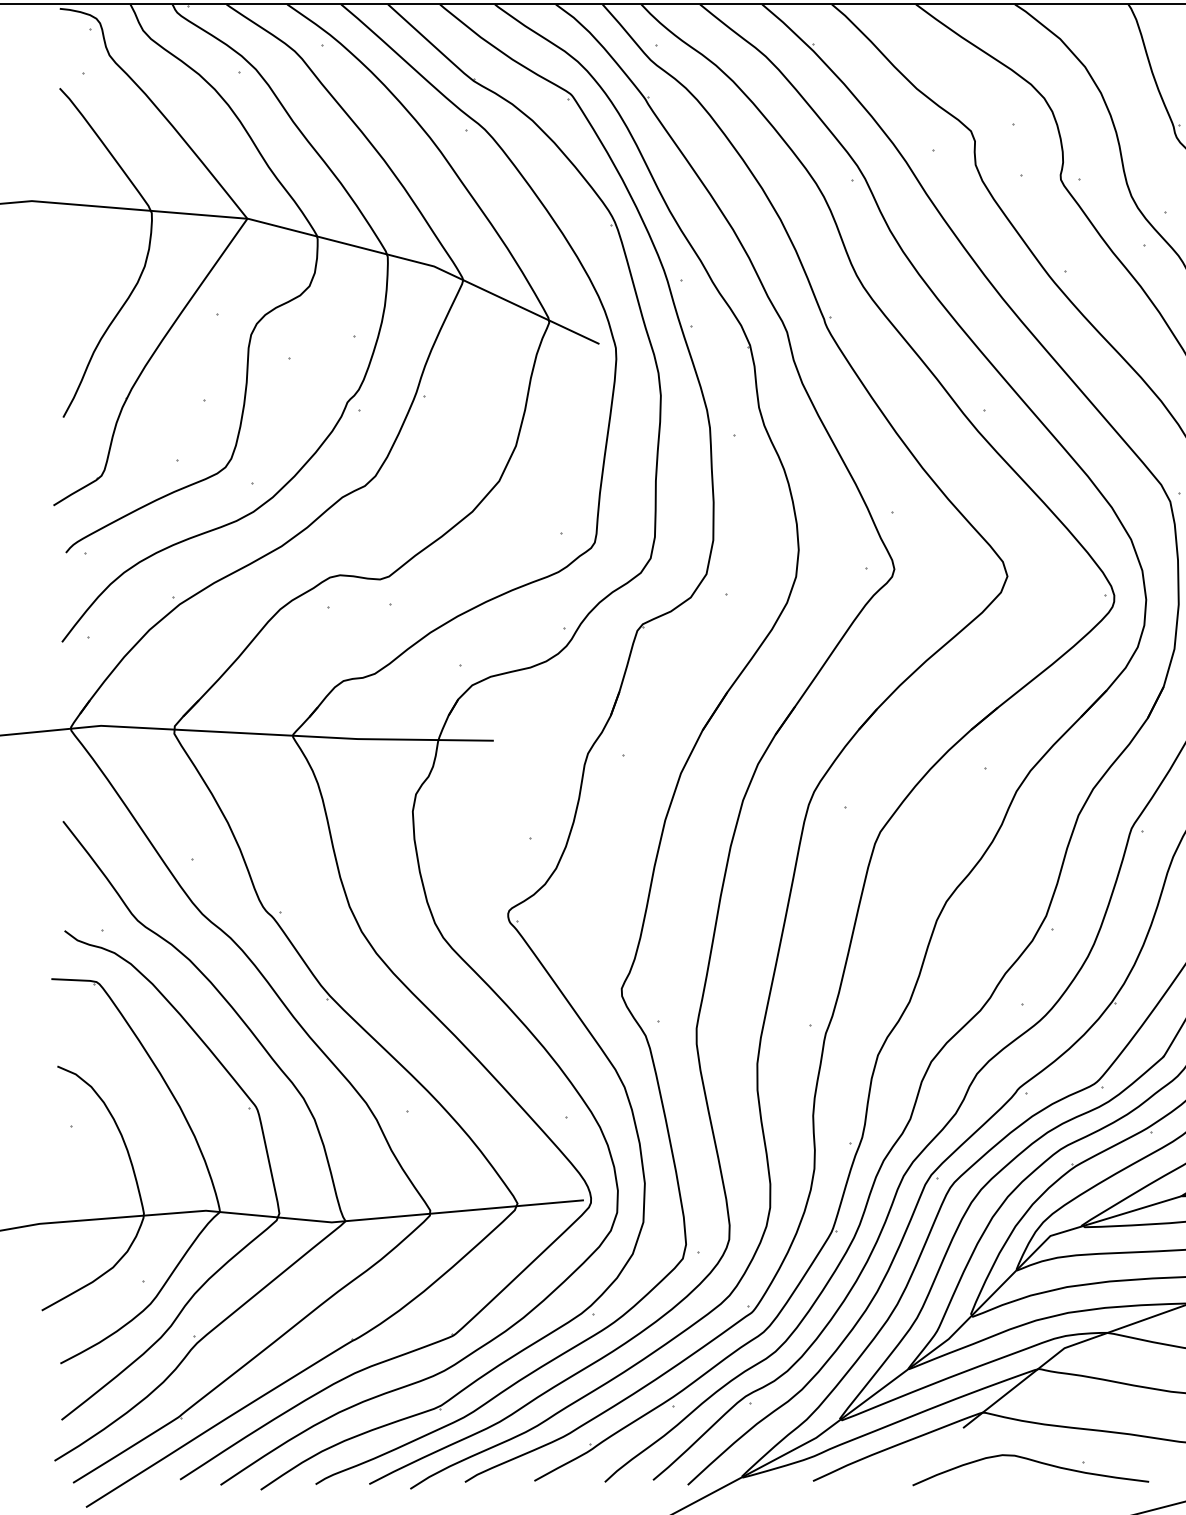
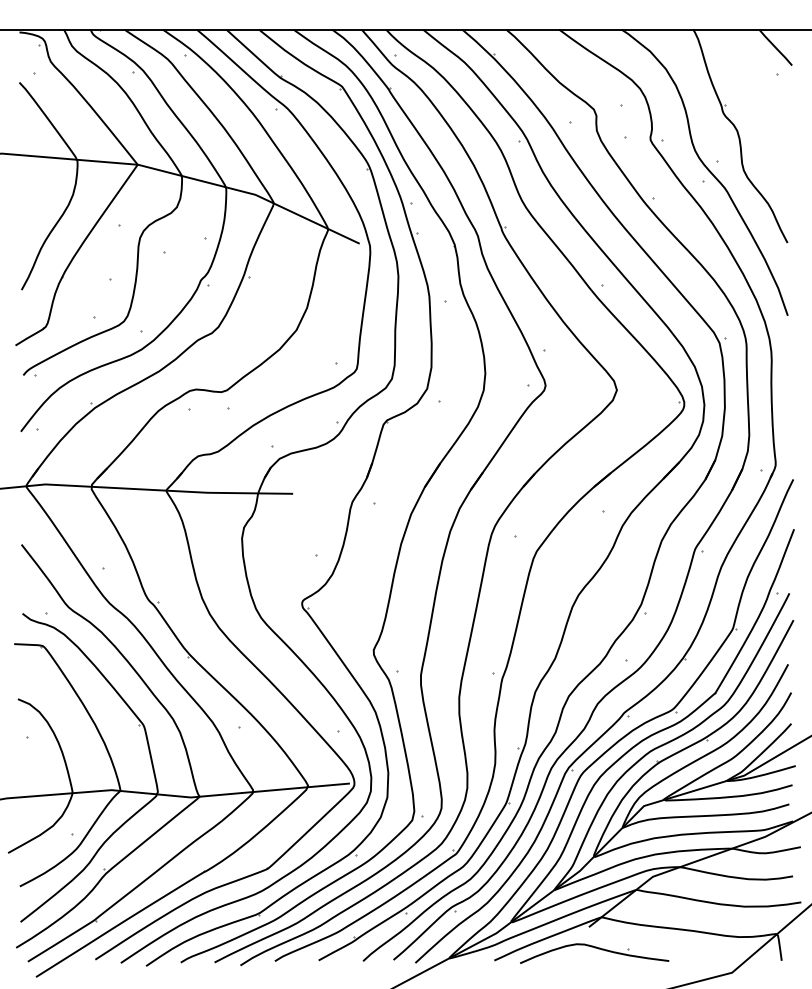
part: (1030, 1469) -> (594, 953), moved

